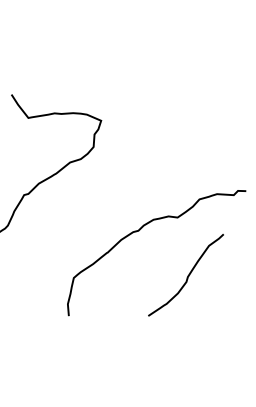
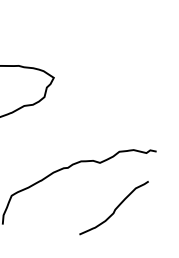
curve: (187, 275) -> (115, 208), moved

